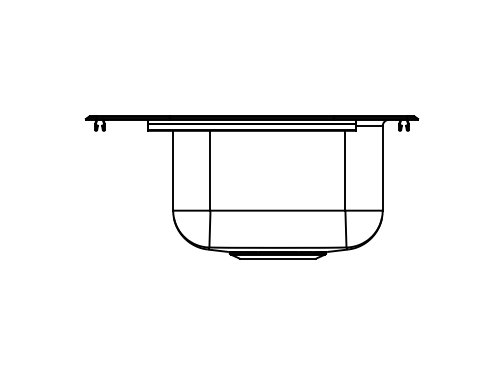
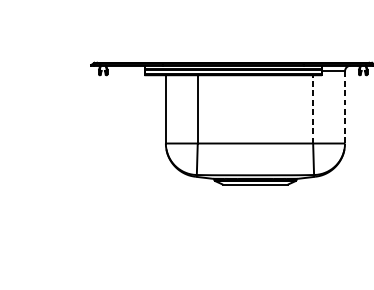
line: (382, 168) -> (344, 107), solid -> dashed
line: (345, 170) -> (313, 109), solid -> dashed

